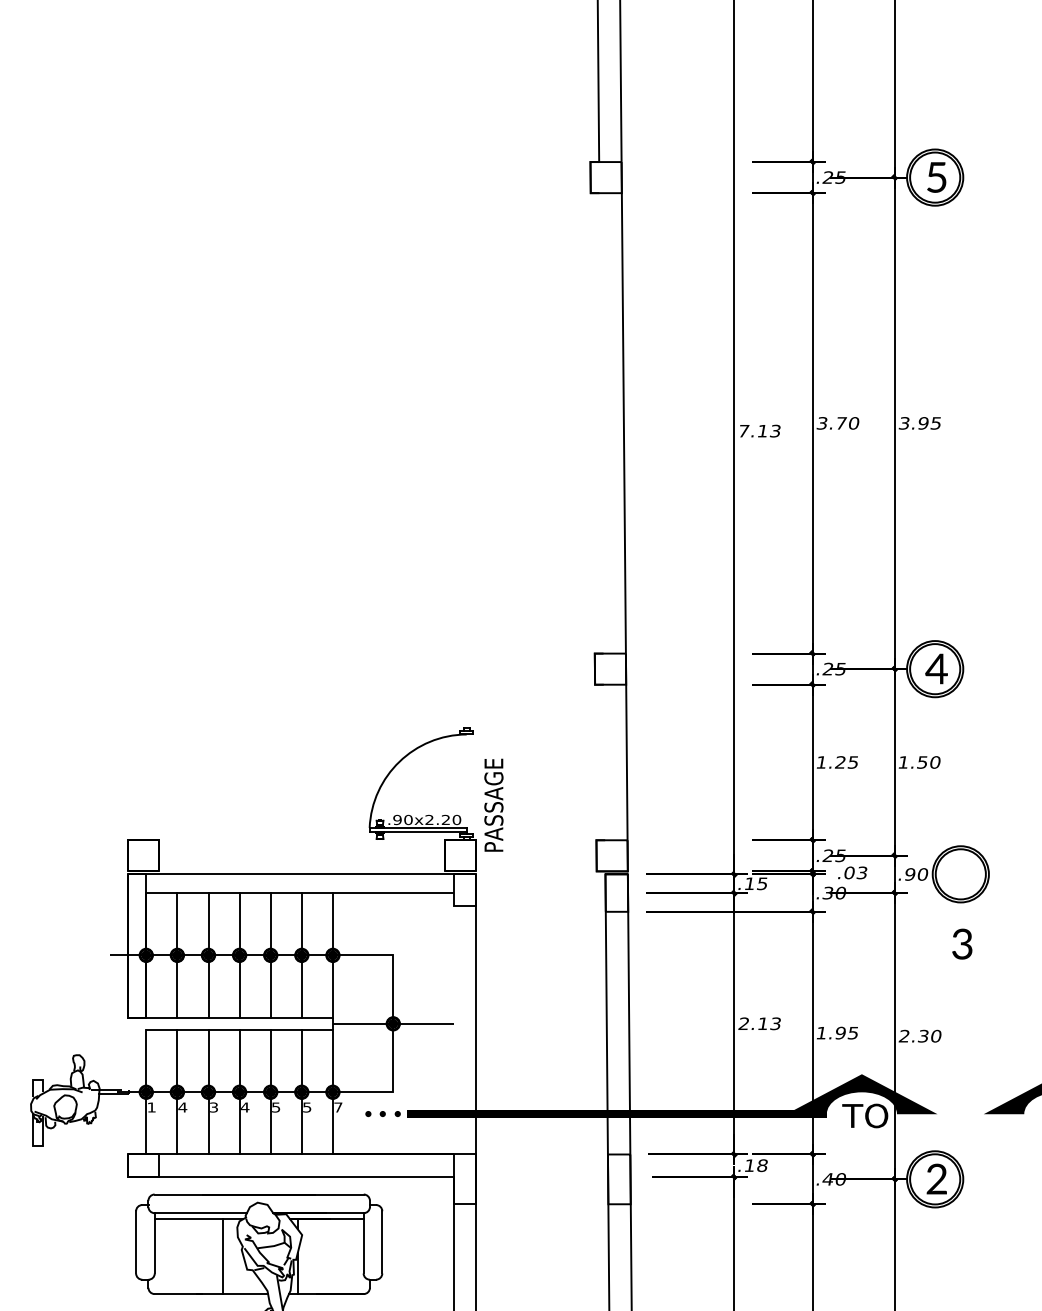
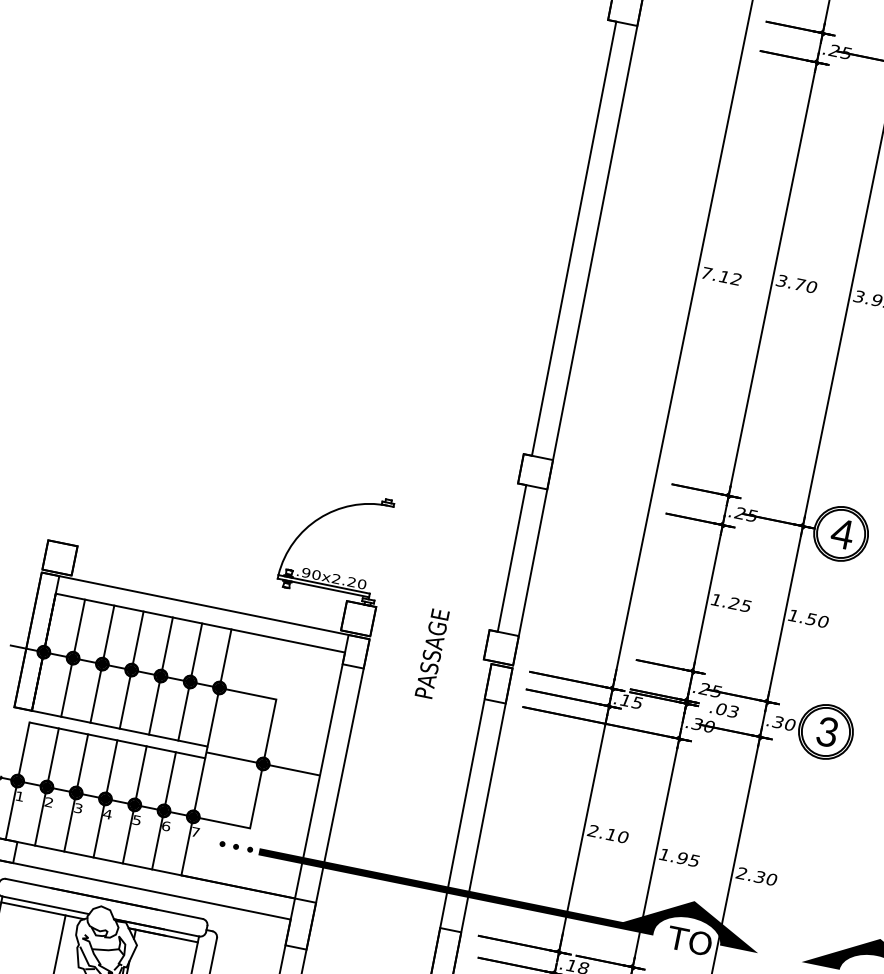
line: (601, 423) -> (574, 238), added
text: (774, 431) -> (735, 279), 7.13 -> 7.12
line: (604, 762) -> (512, 558), added
text: (493, 804) -> (432, 652), moved
text: (909, 874) -> (777, 722), .90 -> .30
text: (962, 943) -> (827, 731), moved
line: (453, 1023) -> (319, 775), added
text: (775, 1023) -> (622, 836), 2.13 -> 2.10
text: (182, 1107) -> (48, 802), 4 -> 2
text: (307, 1107) -> (166, 826), 5 -> 6

